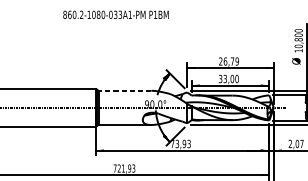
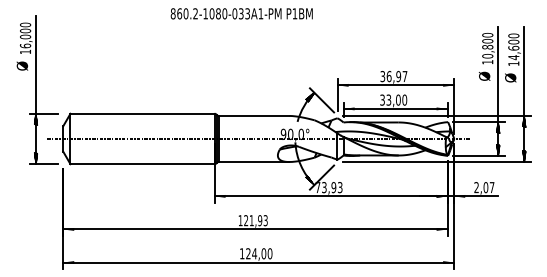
text: (228, 61) -> (393, 76), 26,79 -> 36,97
line: (124, 90) -> (253, 115), dashed -> solid
text: (115, 168) -> (240, 220), 721,93 -> 121,93

